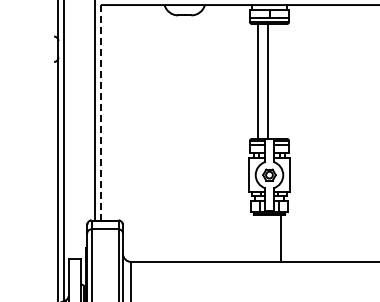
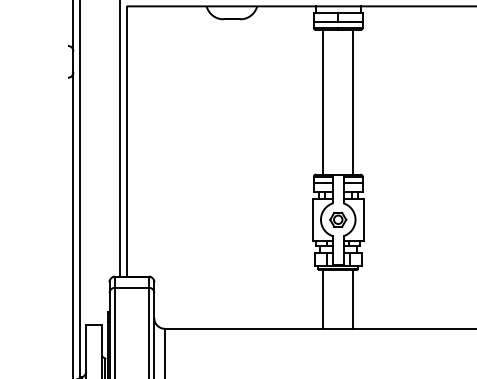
line: (268, 81) -> (353, 102), moved
line: (100, 112) -> (126, 141), dashed -> solid
line: (257, 238) -> (323, 299), added

